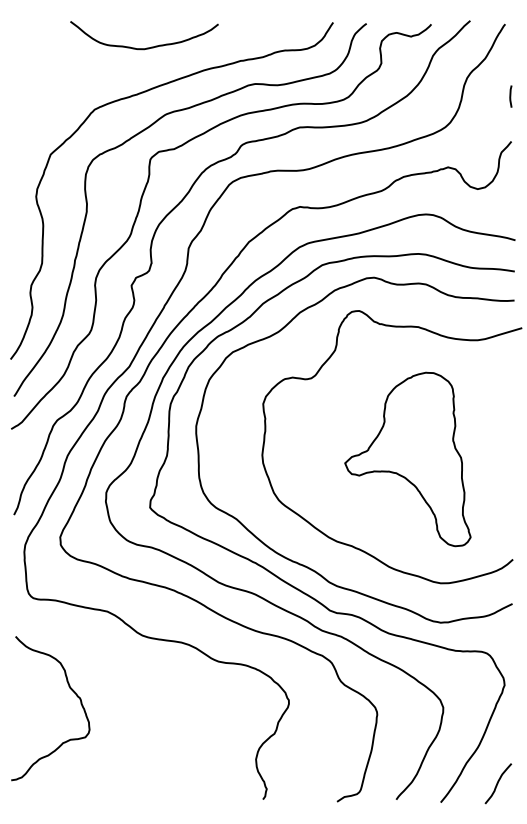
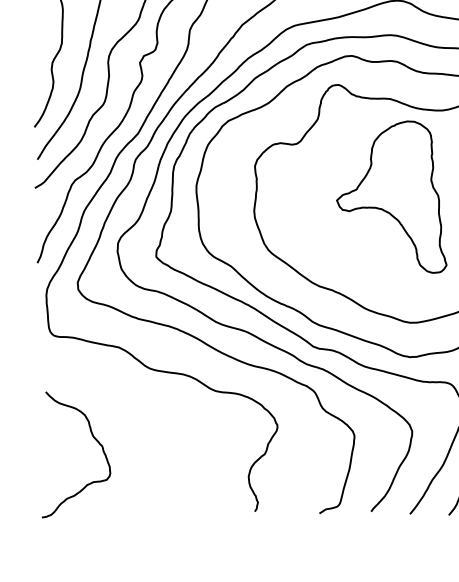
part: (407, 459) -> (391, 197), moved
curve: (69, 688) -> (92, 437), moved

